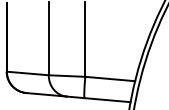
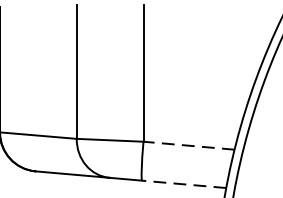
line: (109, 78) -> (187, 144), solid -> dashed
line: (107, 100) -> (184, 184), solid -> dashed

